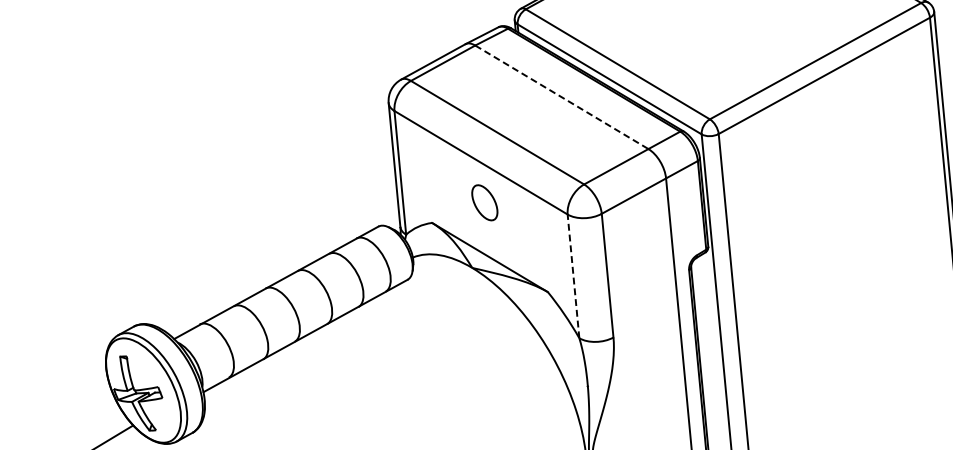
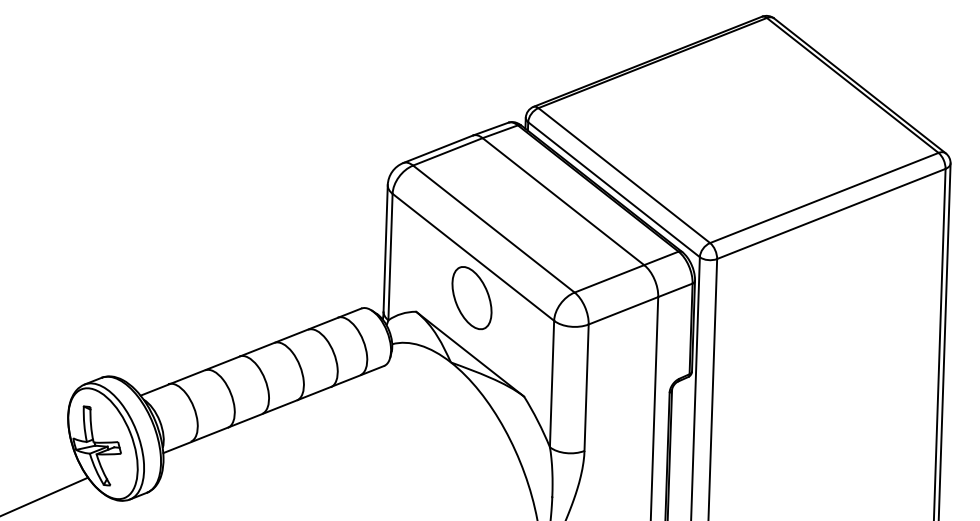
line: (561, 97) -> (563, 201), dashed -> solid
part: (484, 203) -> (471, 298), size x1.67
line: (573, 275) -> (552, 383), dashed -> solid

